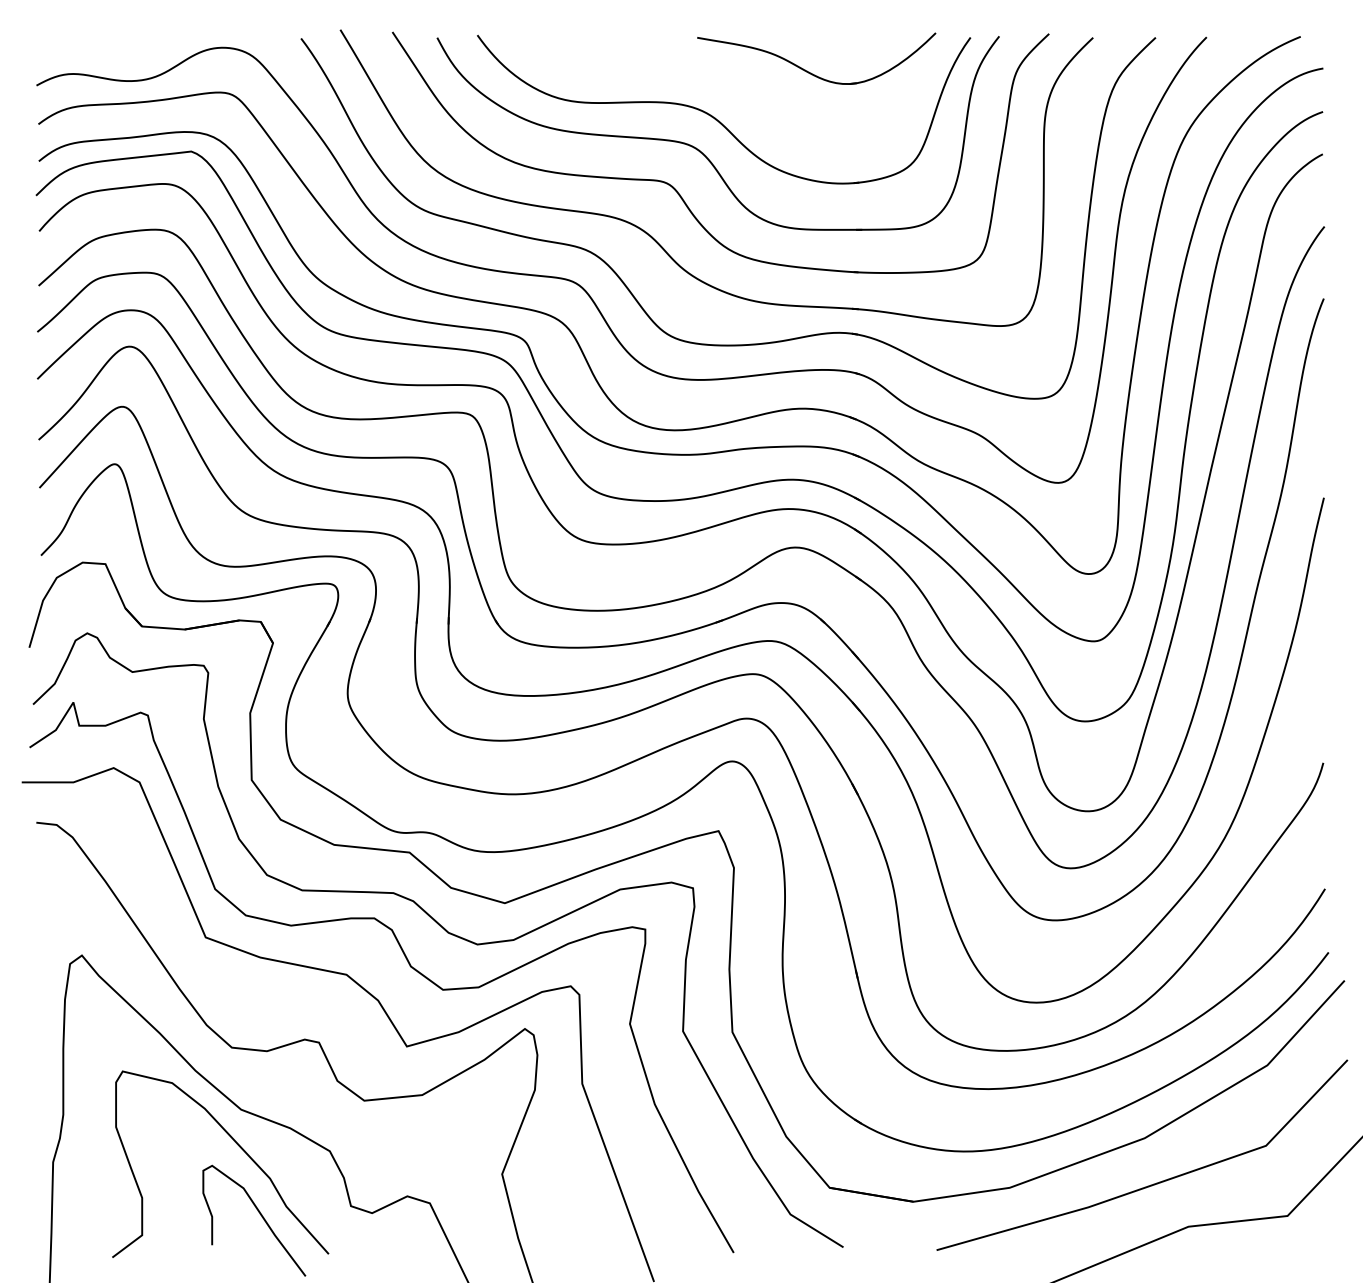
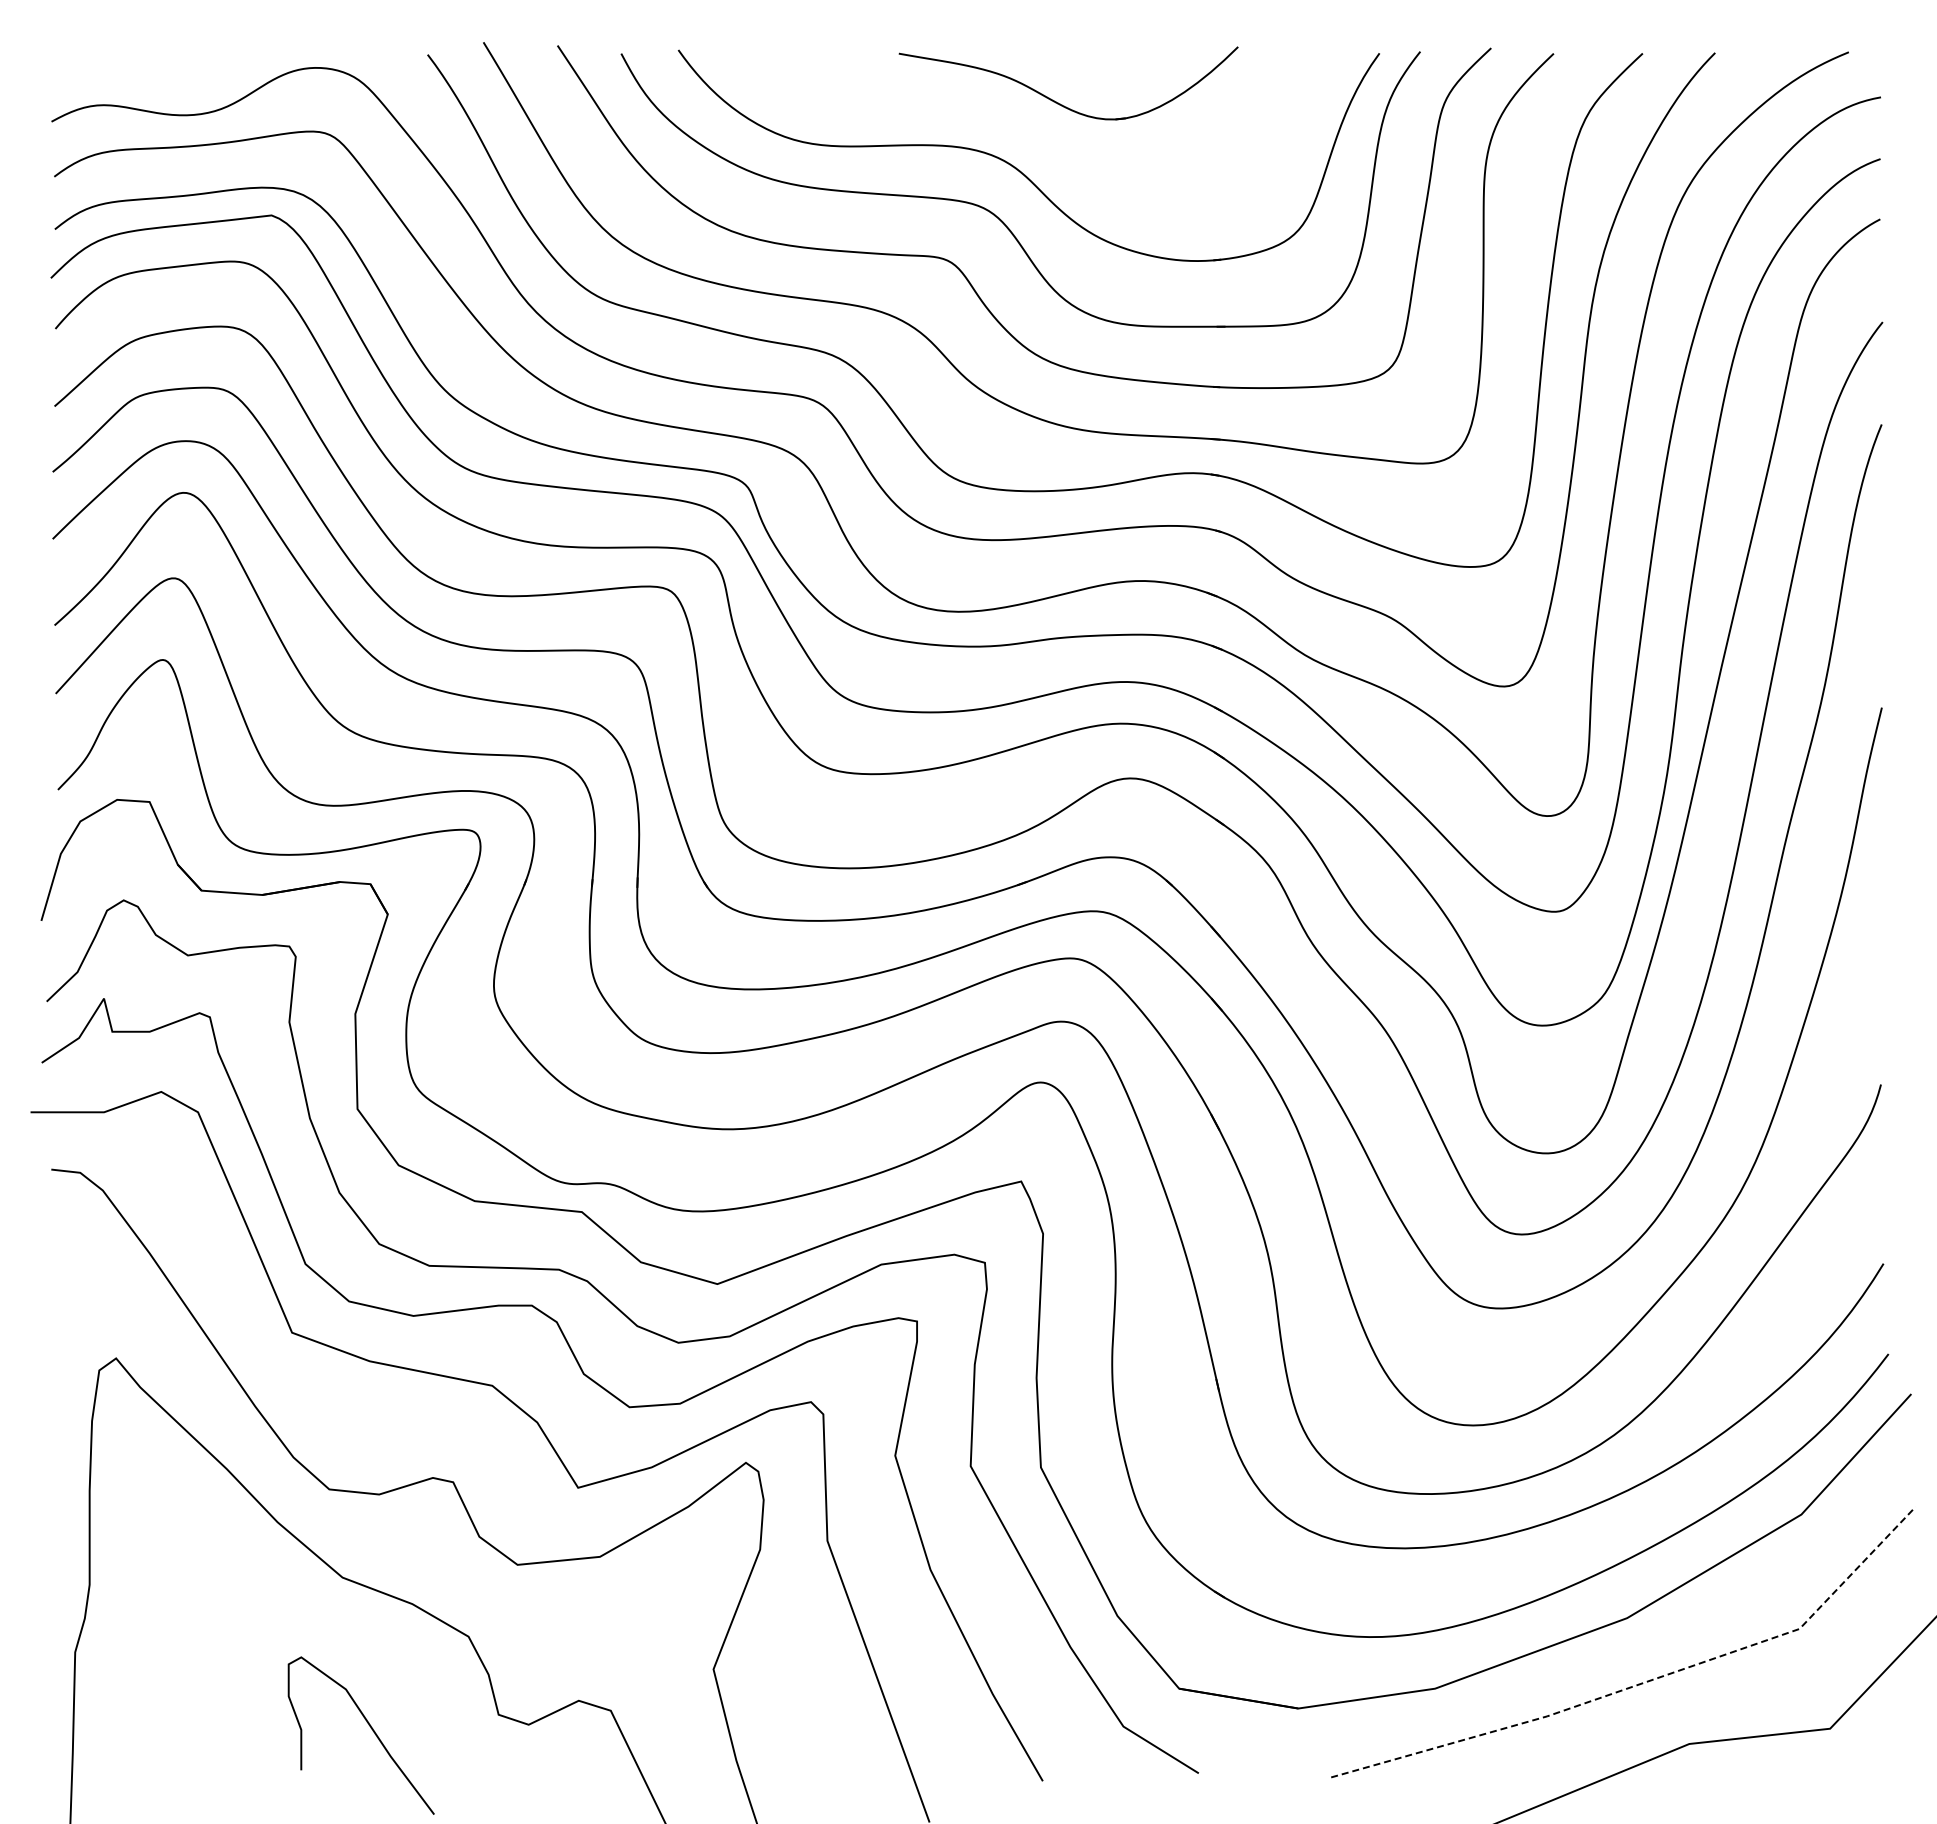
part: (809, 72) -> (1058, 102), moved
curve: (241, 1149) -> (343, 1634), removed
line: (1158, 1182) -> (1646, 1681), solid -> dashed

